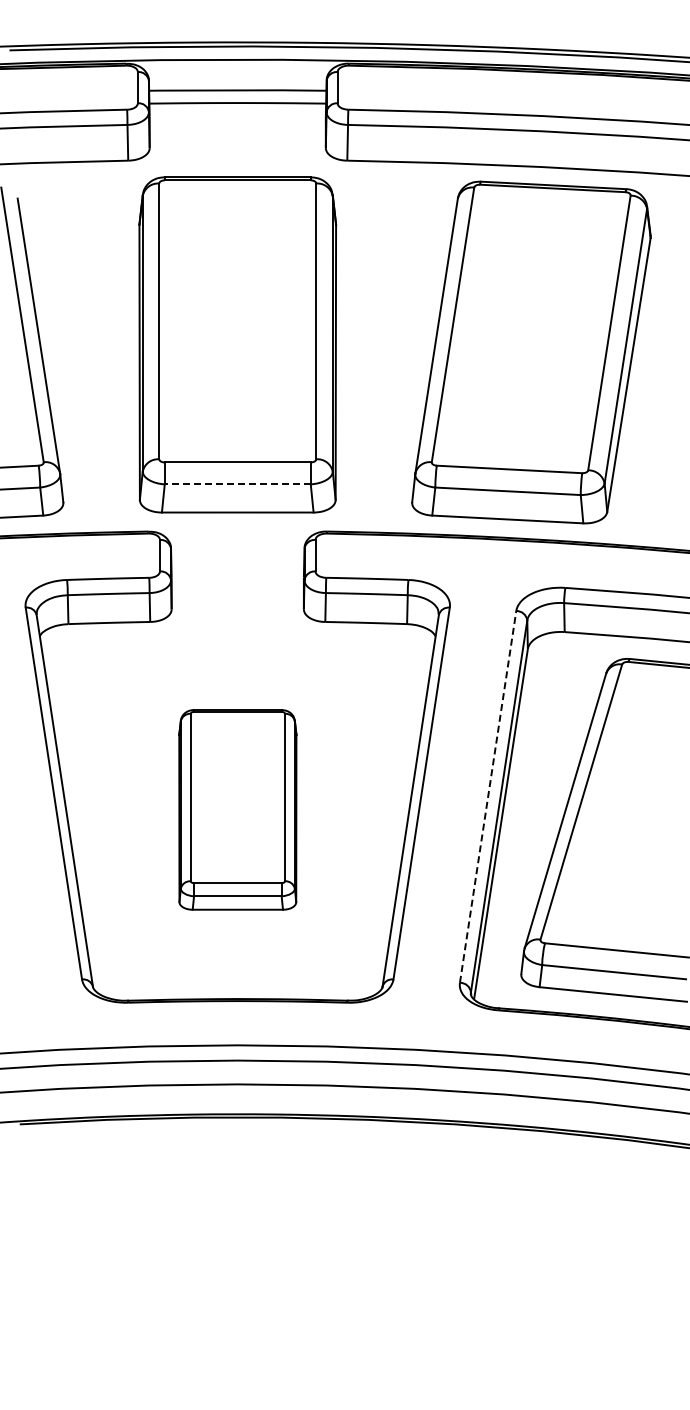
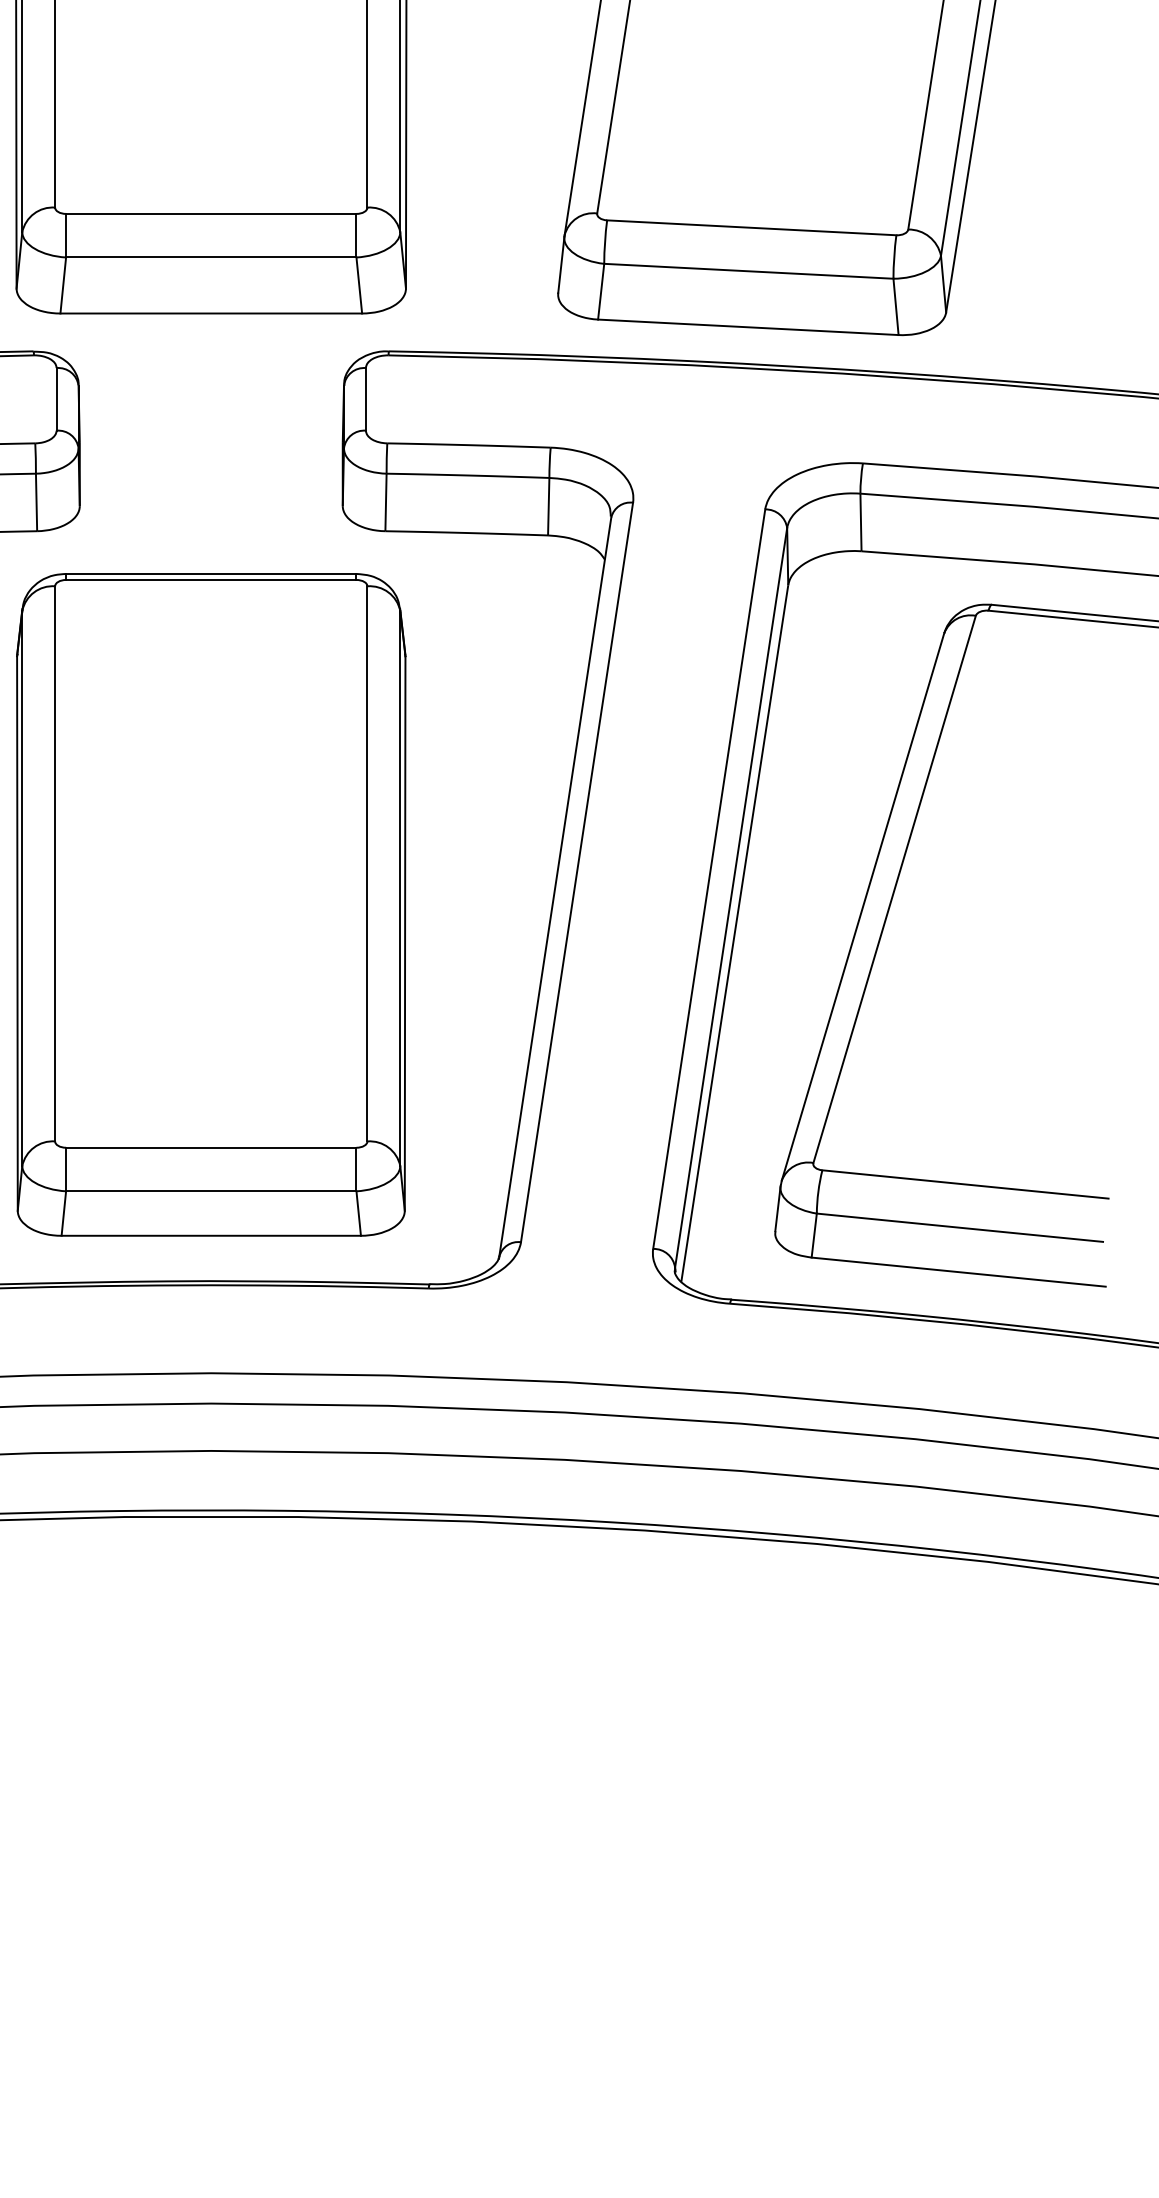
line: (237, 484) -> (210, 257), dashed -> solid
line: (488, 796) -> (709, 878), dashed -> solid
part: (237, 809) -> (210, 904), size x1.67

